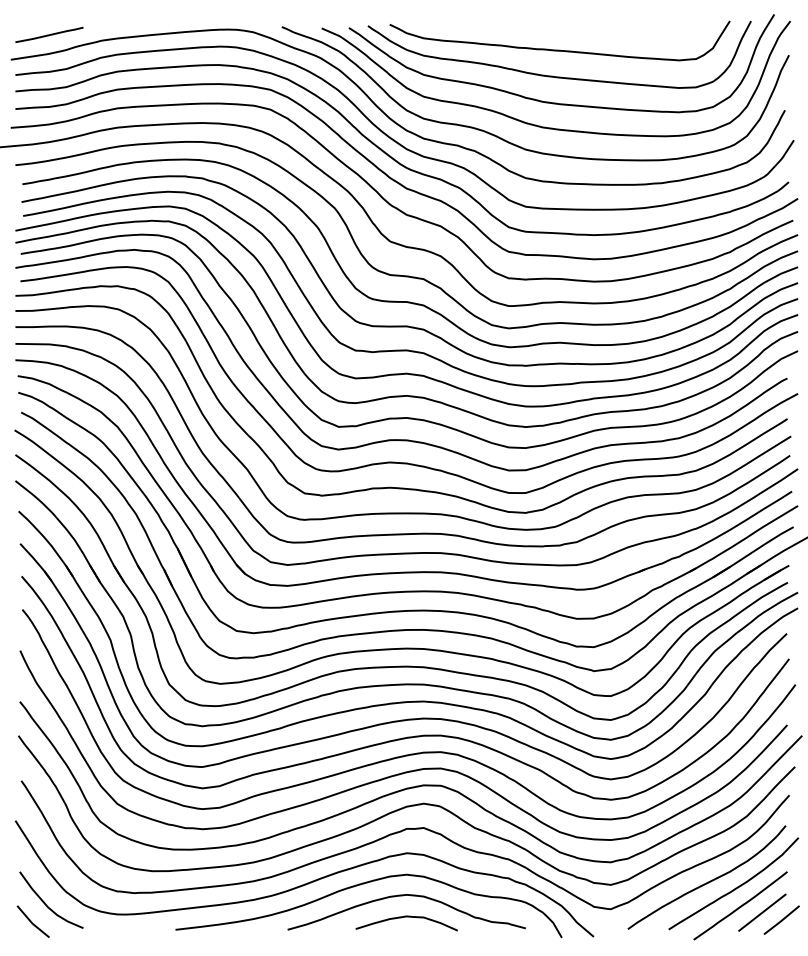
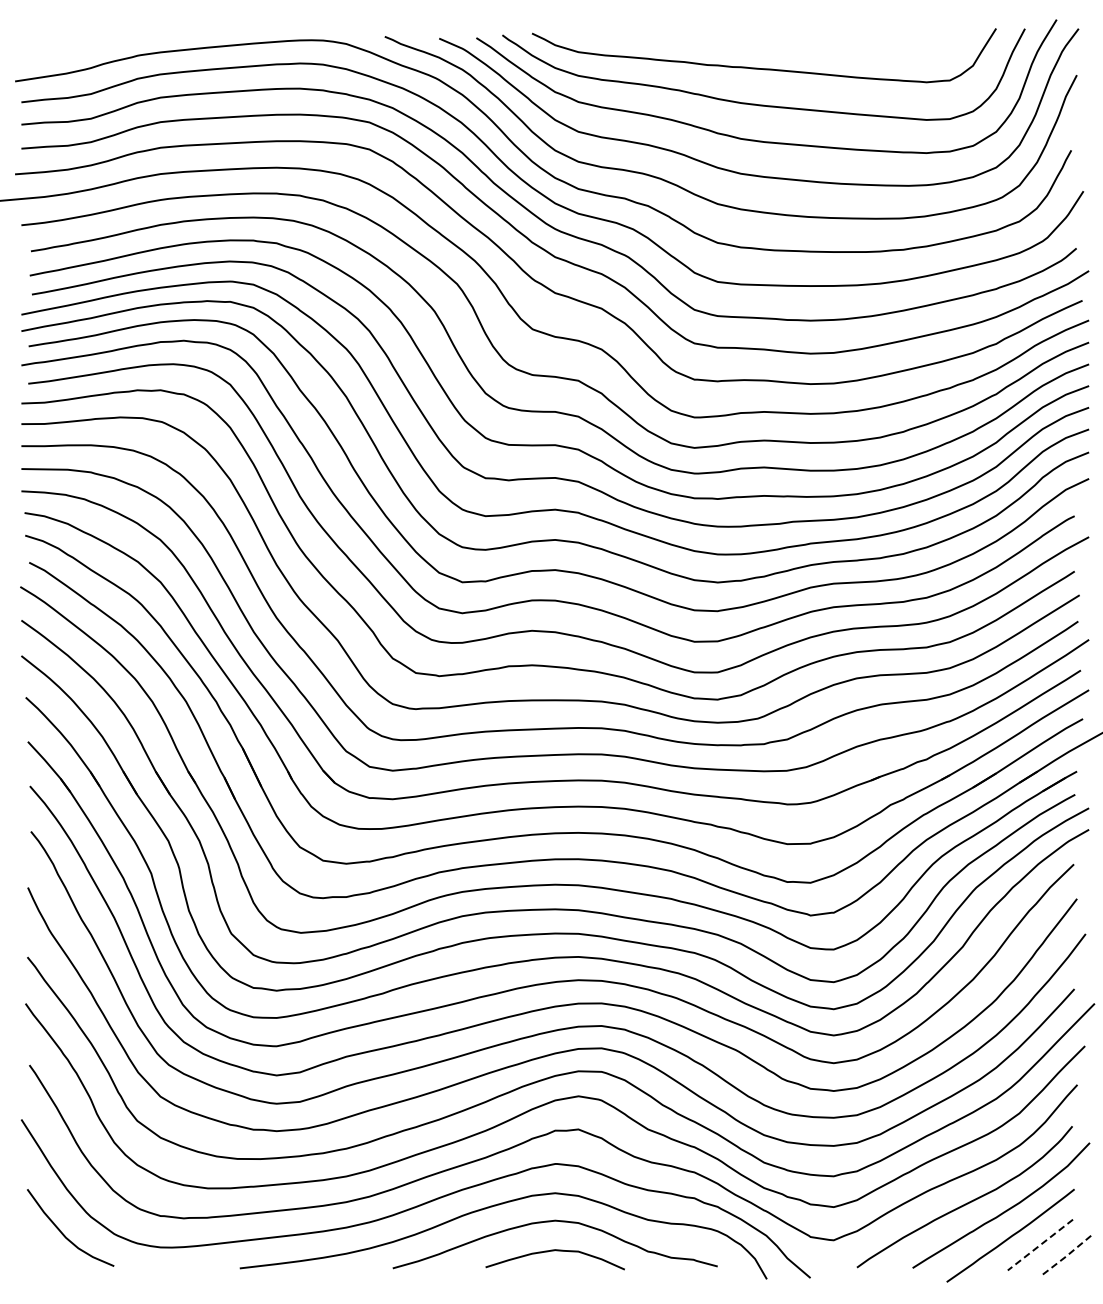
line: (49, 34) -> (67, 47), removed
line: (762, 913) -> (1040, 1245), solid -> dashed
line: (781, 921) -> (1066, 1256), solid -> dashed
line: (32, 922) -> (44, 1258), removed

